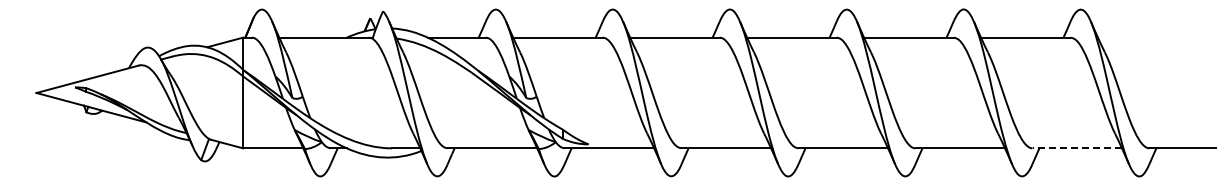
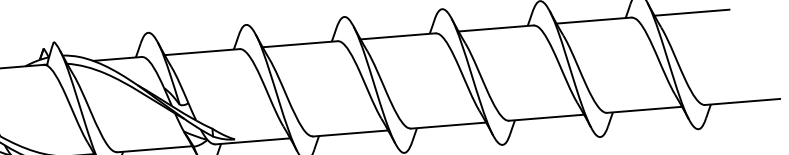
line: (1142, 37) -> (691, 12), added
line: (1077, 148) -> (644, 109), dashed -> solid

